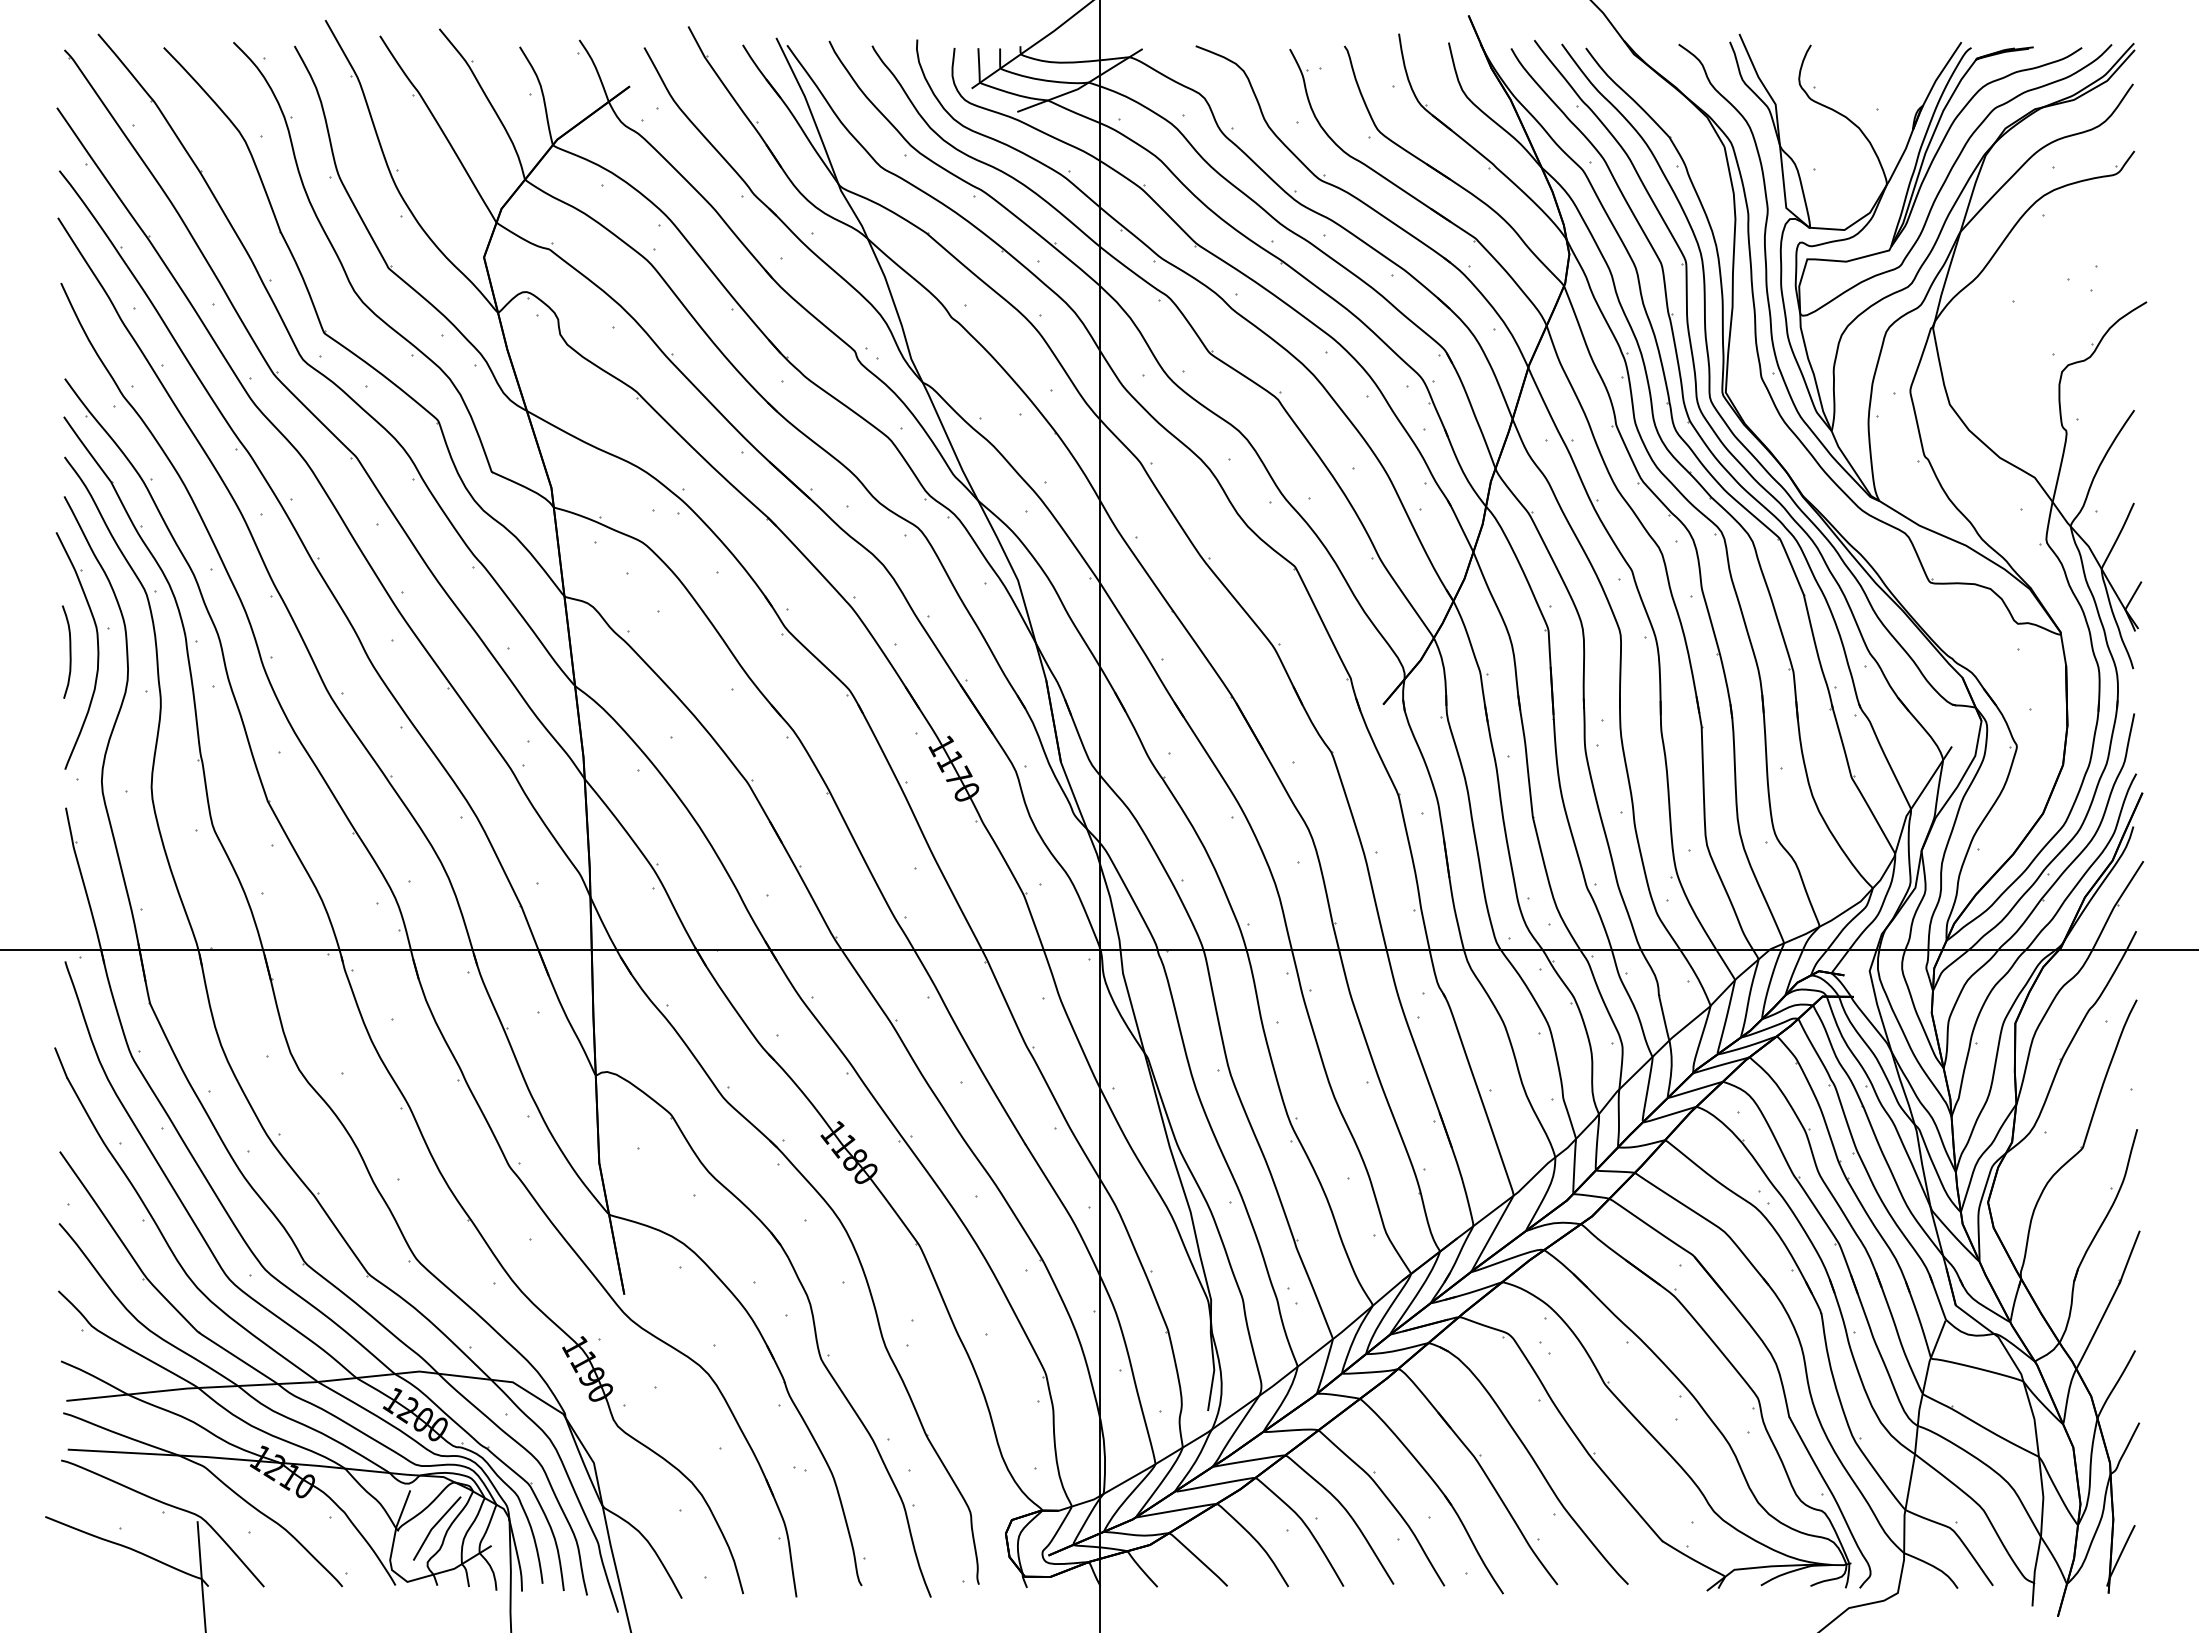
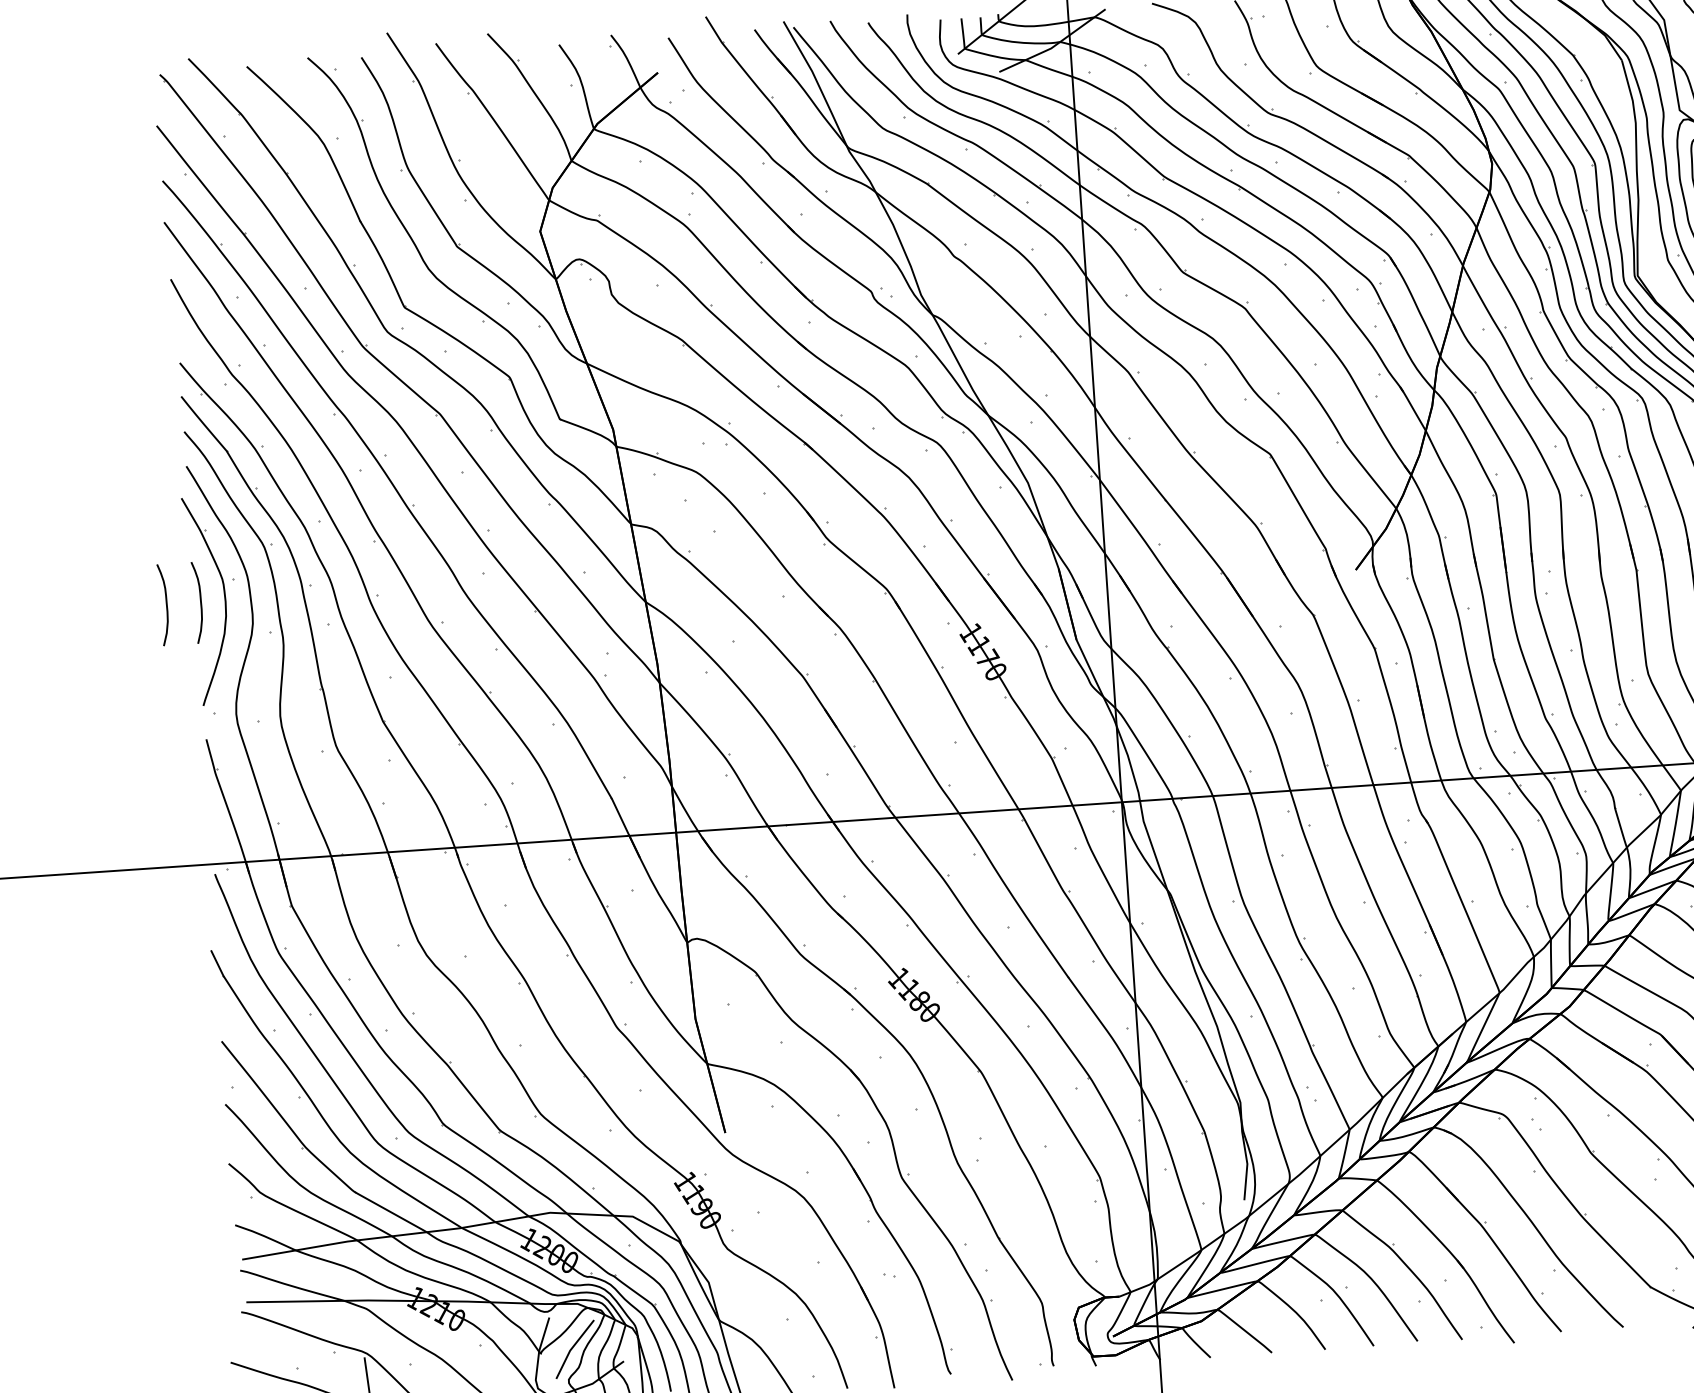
curve: (30, 651) -> (165, 604), added

